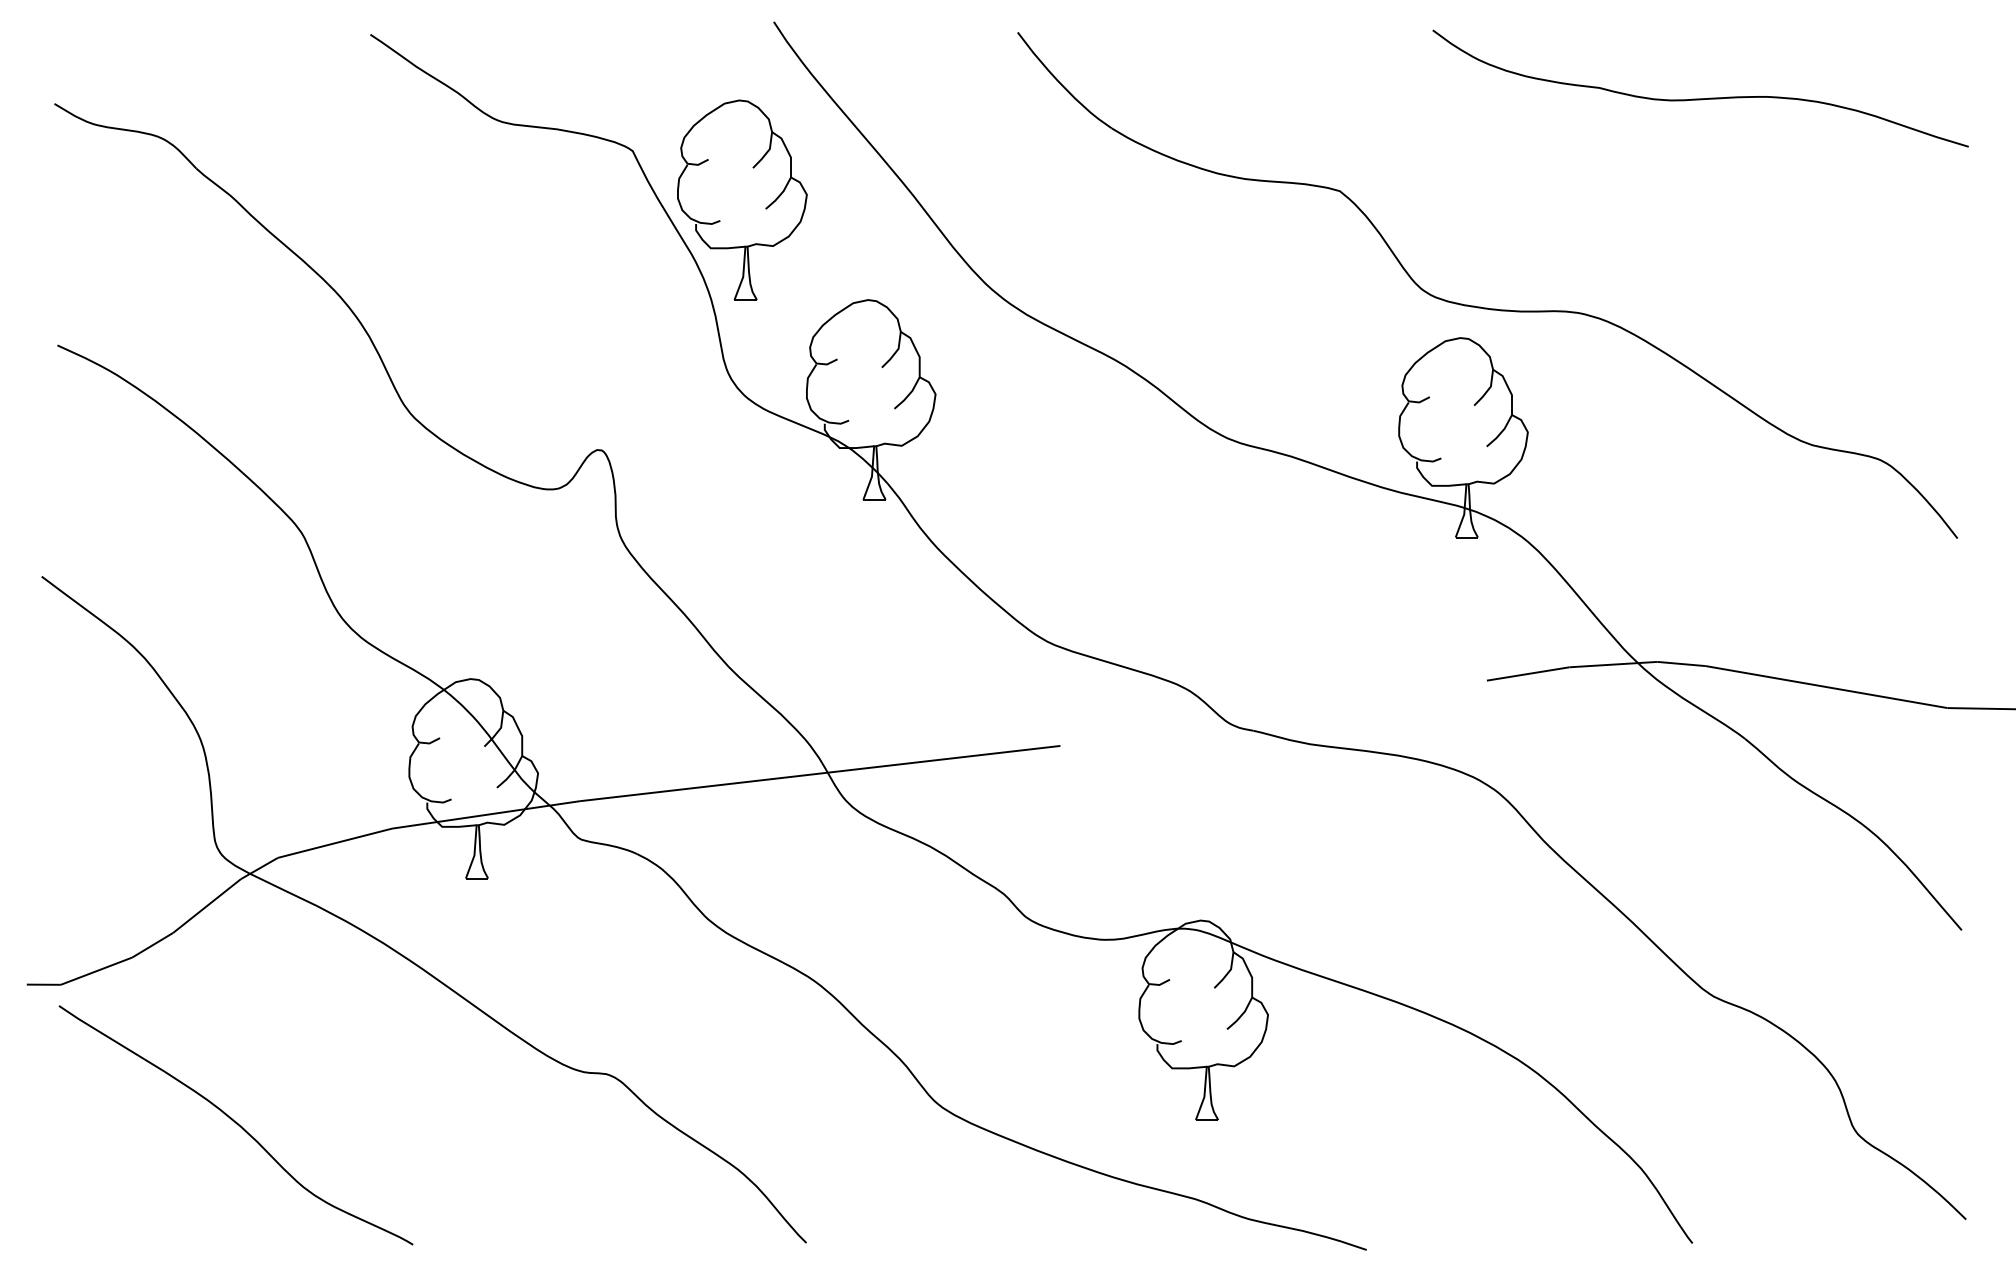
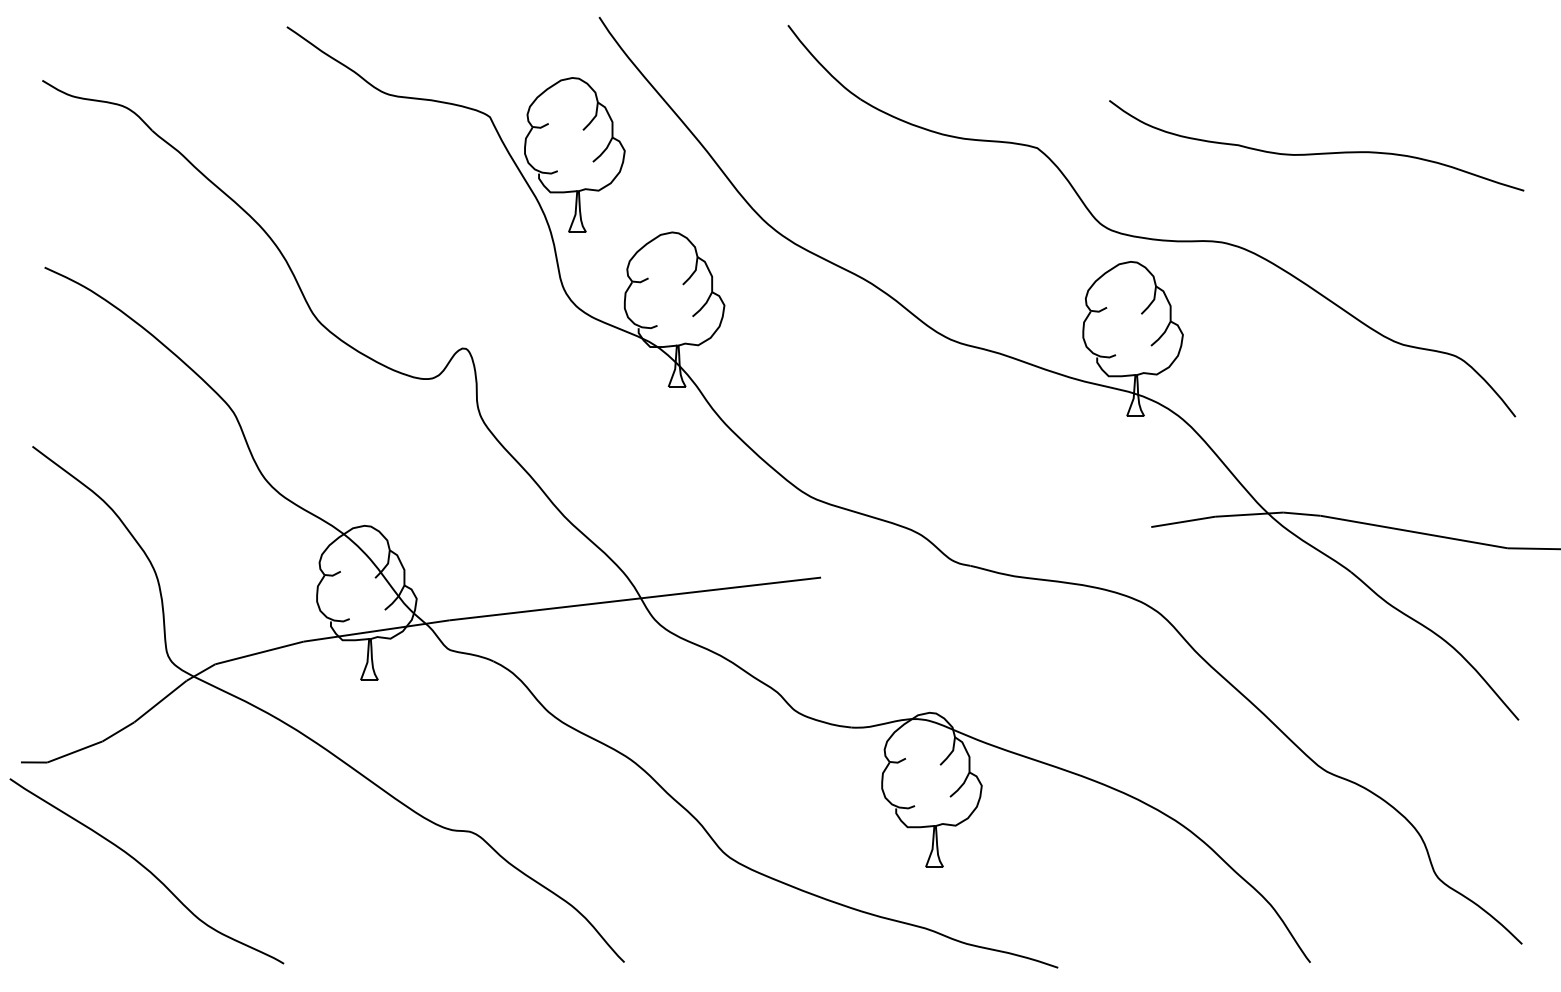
curve: (1700, 98) -> (1316, 153), moved
curve: (235, 1124) -> (146, 870), moved

